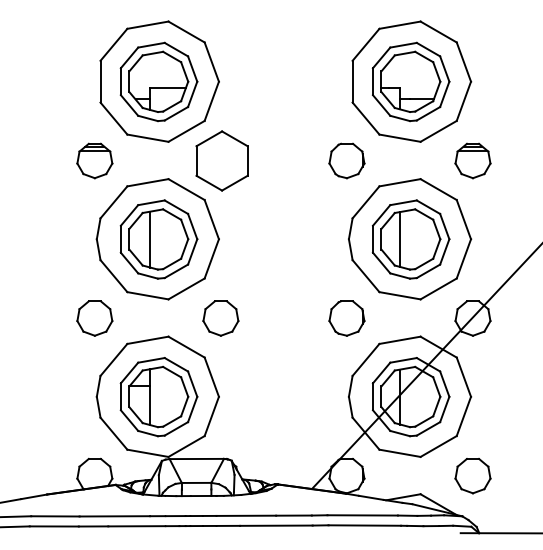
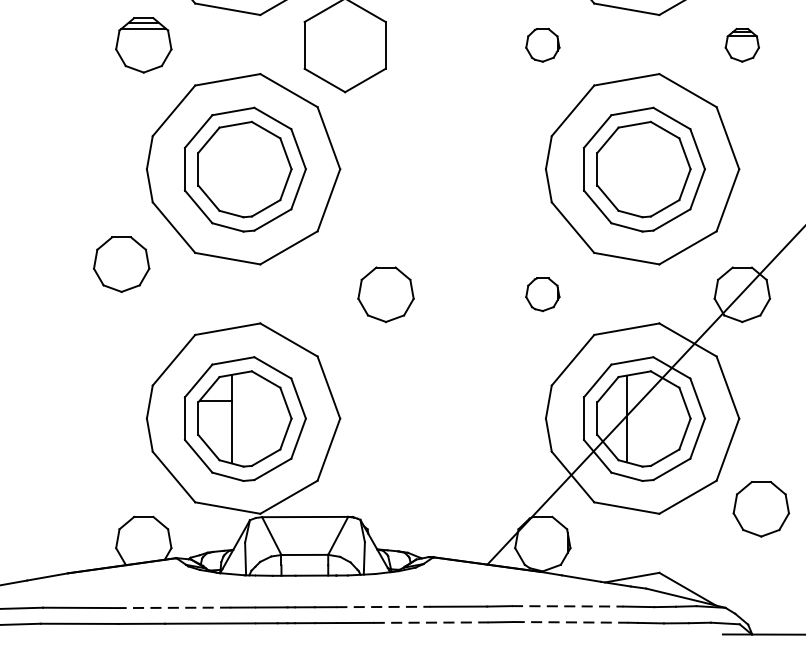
part: (346, 160) -> (542, 44), size x0.6
part: (472, 160) -> (741, 44), size x0.6
line: (150, 239) -> (231, 169), removed
line: (400, 239) -> (627, 169), removed
part: (94, 318) -> (121, 264), moved
part: (220, 318) -> (385, 294), moved
part: (346, 318) -> (542, 294), size x0.6
part: (472, 476) -> (760, 509), moved
line: (246, 515) -> (383, 606), solid -> dashed
line: (363, 515) -> (569, 606), solid -> dashed
line: (114, 516) -> (174, 608), solid -> dashed
line: (276, 525) -> (431, 622), solid -> dashed
line: (365, 525) -> (572, 622), solid -> dashed

